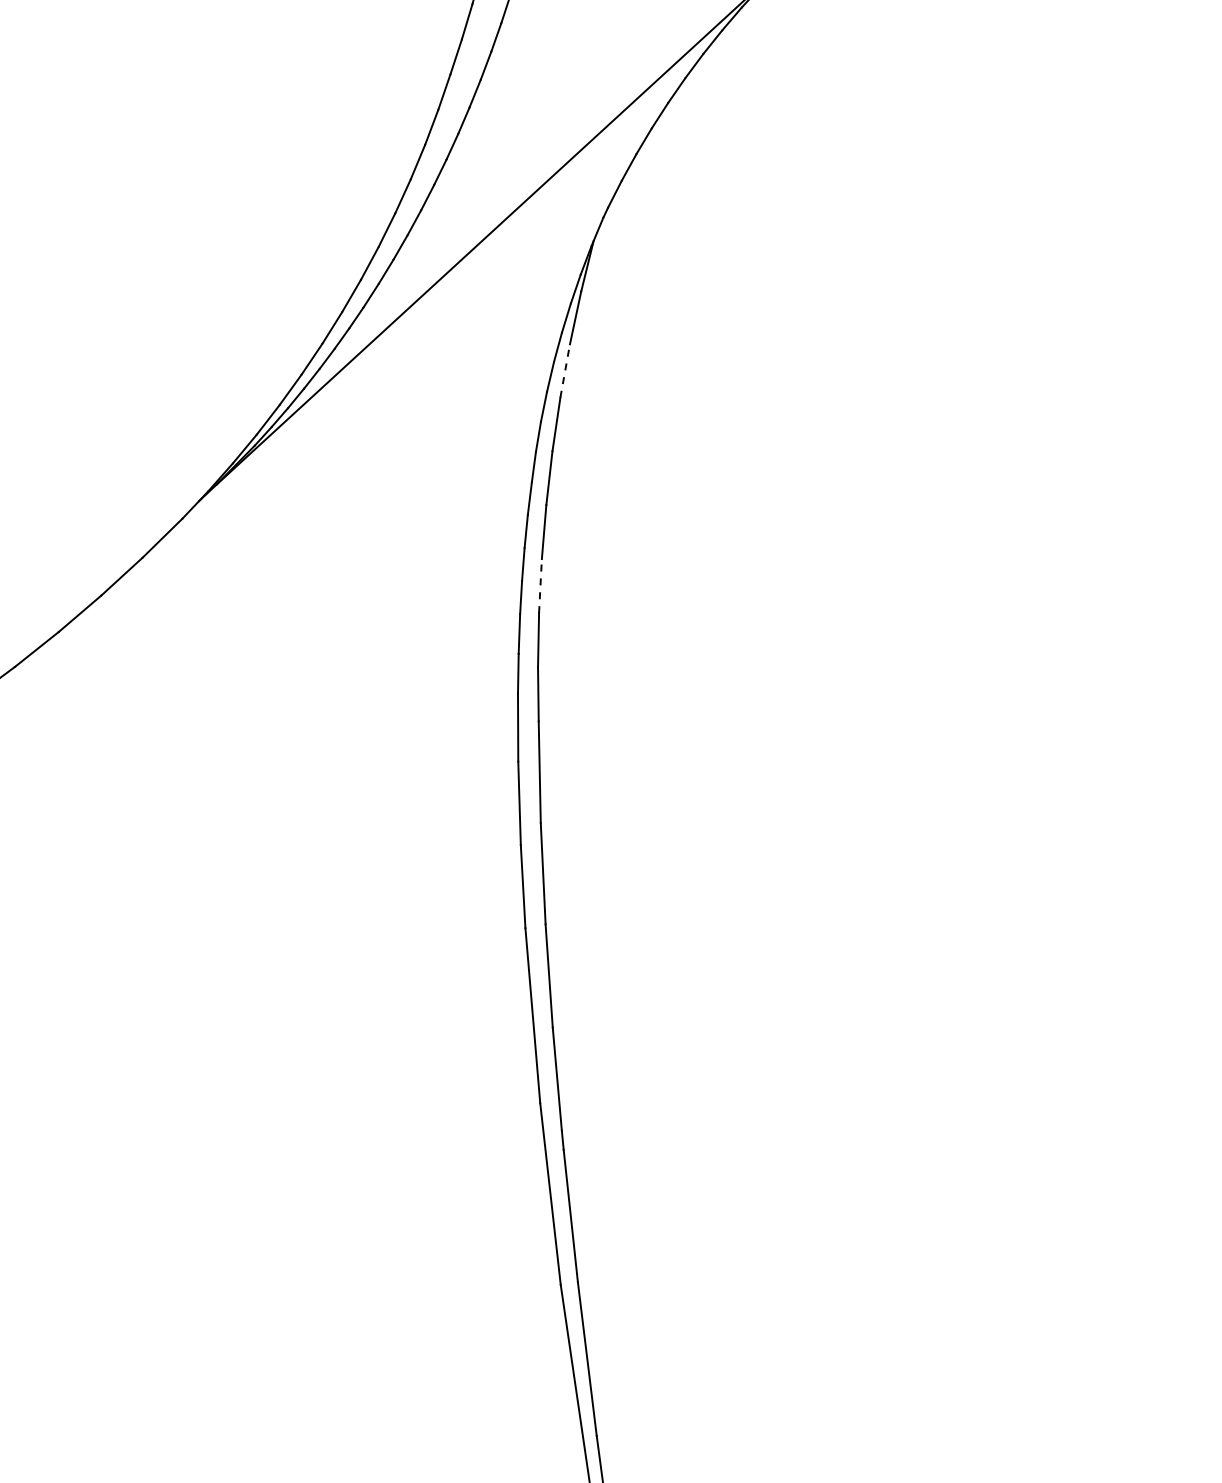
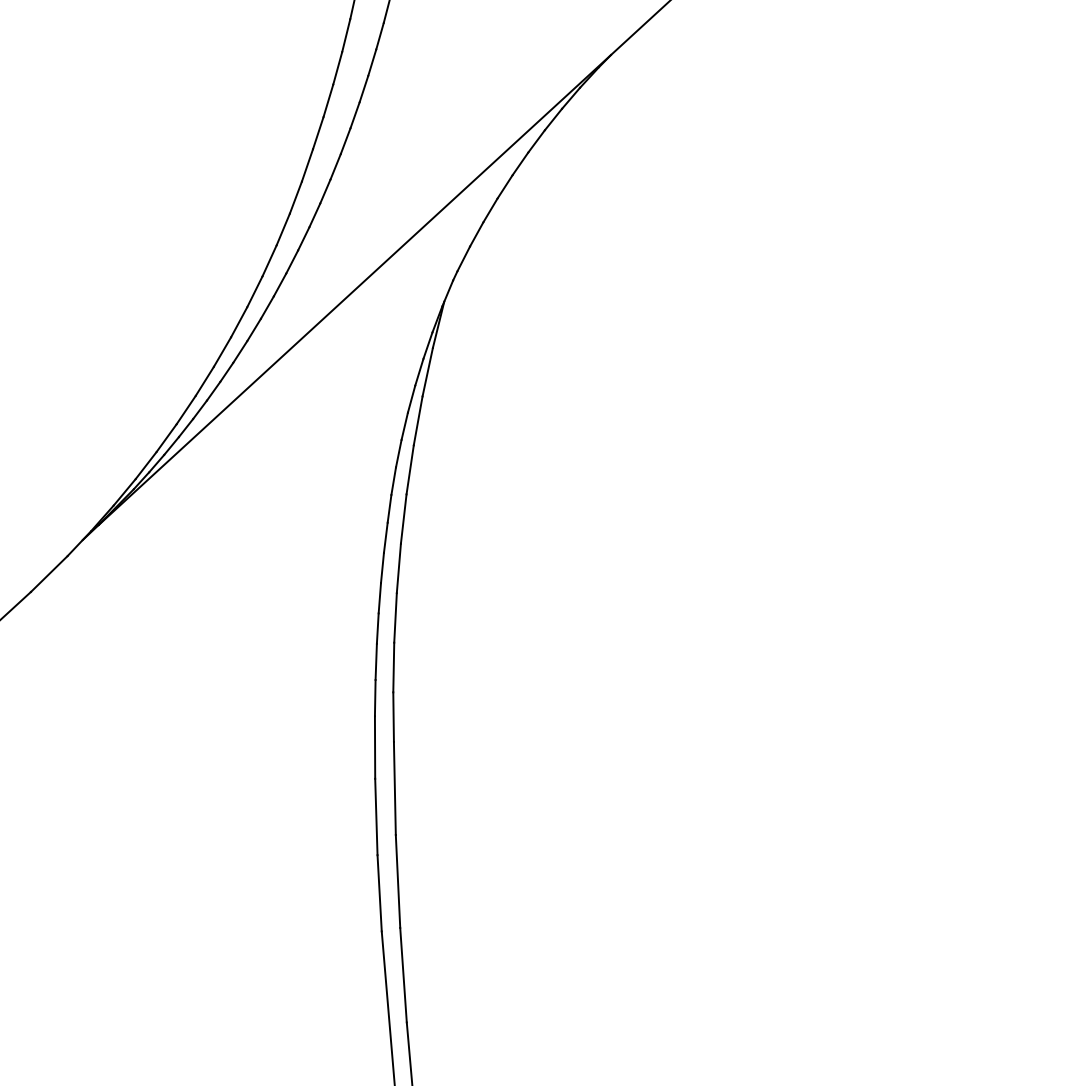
line: (565, 370) -> (418, 420), dashed -> solid
line: (540, 585) -> (395, 617), dashed -> solid

